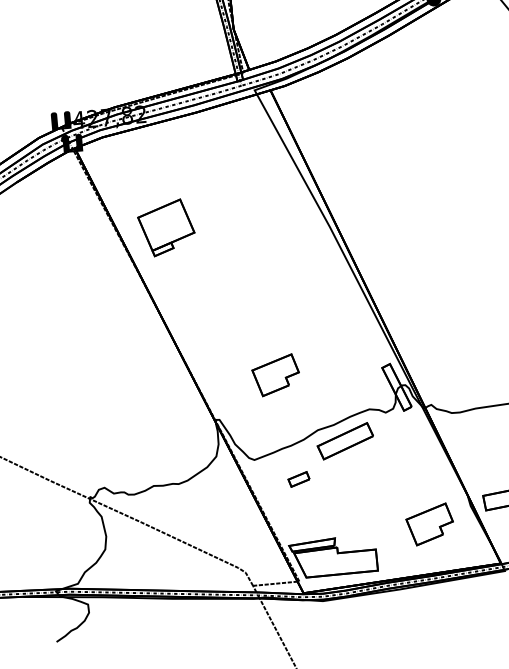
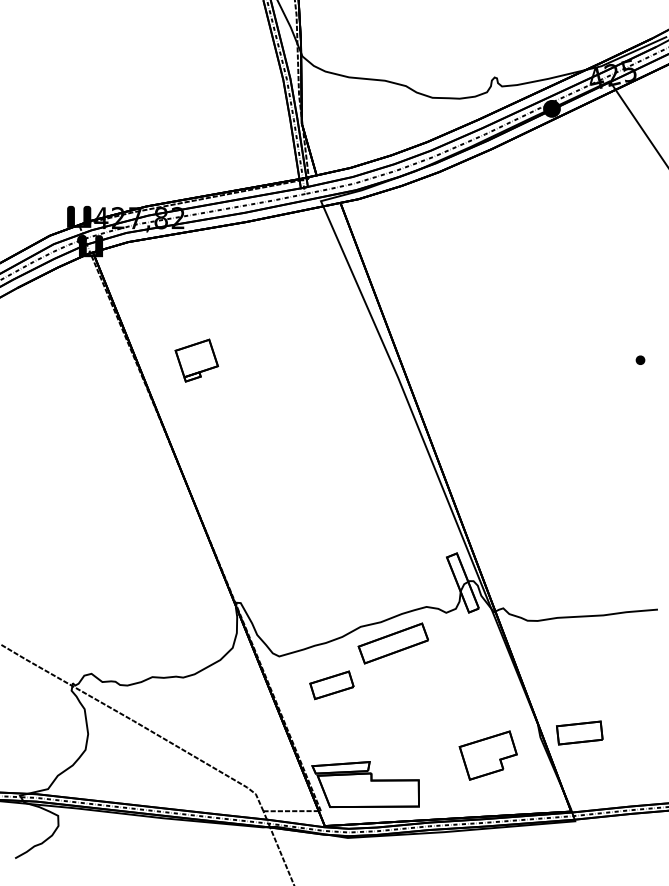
part: (166, 227) -> (196, 360), size x0.62
part: (275, 375) -> (314, 554), removed
part: (298, 479) -> (331, 685), size x1.67

